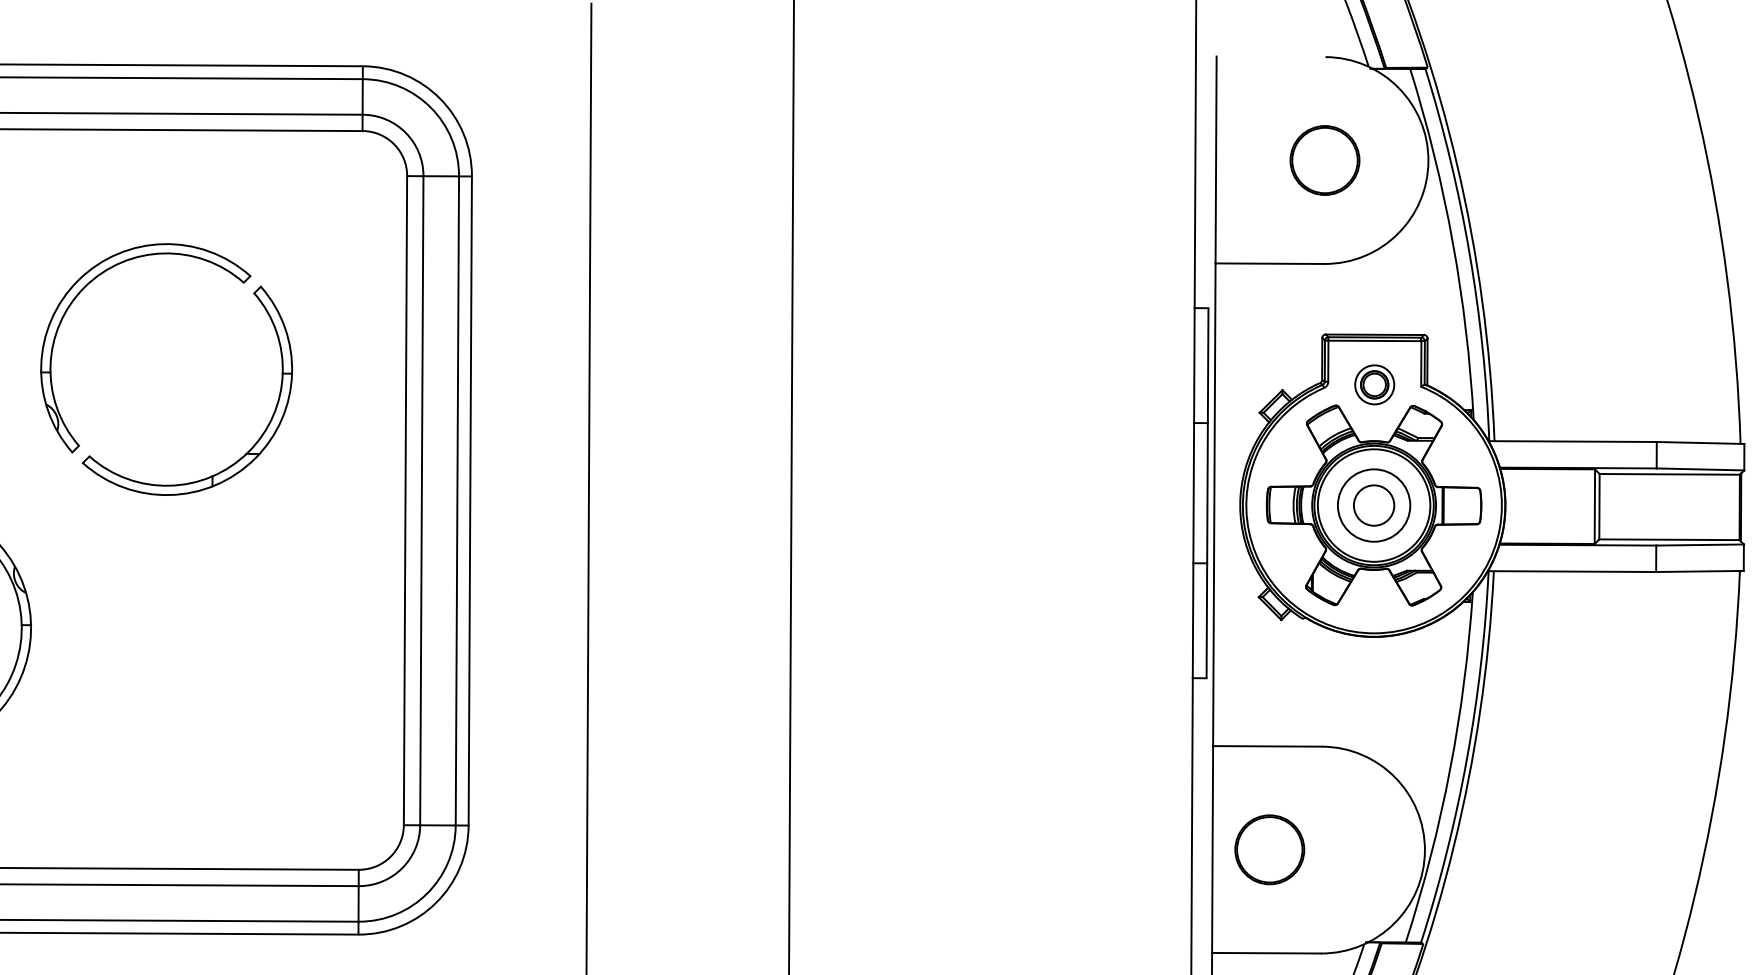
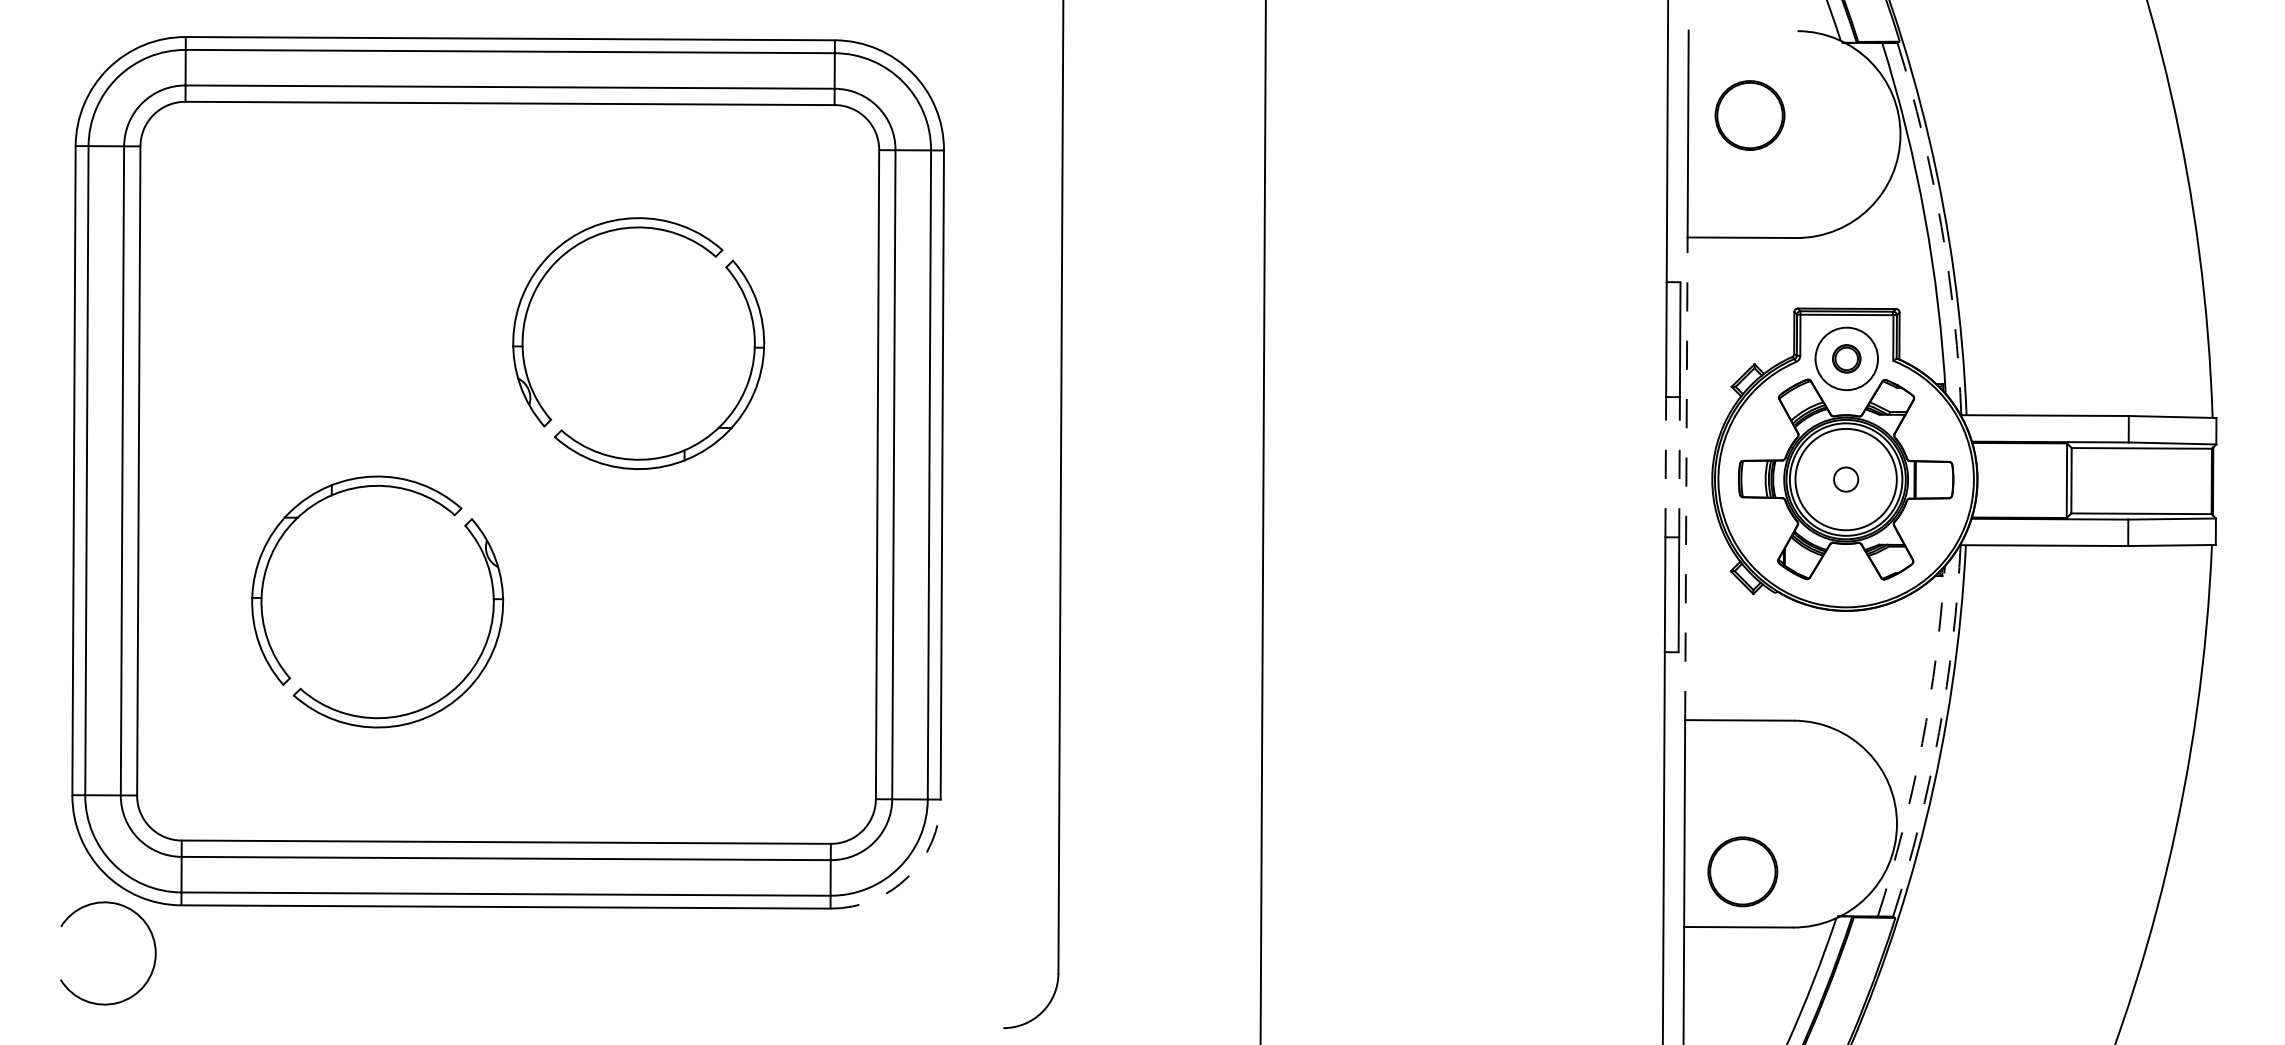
part: (1324, 160) -> (1749, 115), moved
arc: (1469, 253) -> (1941, 227), solid -> dashed
circle: (1374, 384) -> (1846, 358), size x1.6
line: (1193, 492) -> (1665, 466), solid -> dashed
line: (1207, 492) -> (1679, 466), solid -> dashed
line: (1214, 504) -> (1686, 478), solid -> dashed
circle: (1373, 505) -> (1845, 479), size x0.6
circle: (1373, 505) -> (1845, 479), size x1.4
arc: (1467, 758) -> (1939, 732), solid -> dashed
arc: (1450, 769) -> (1922, 743), solid -> dashed
part: (1269, 849) -> (1742, 871), moved
arc: (436, 902) -> (908, 876), solid -> dashed

